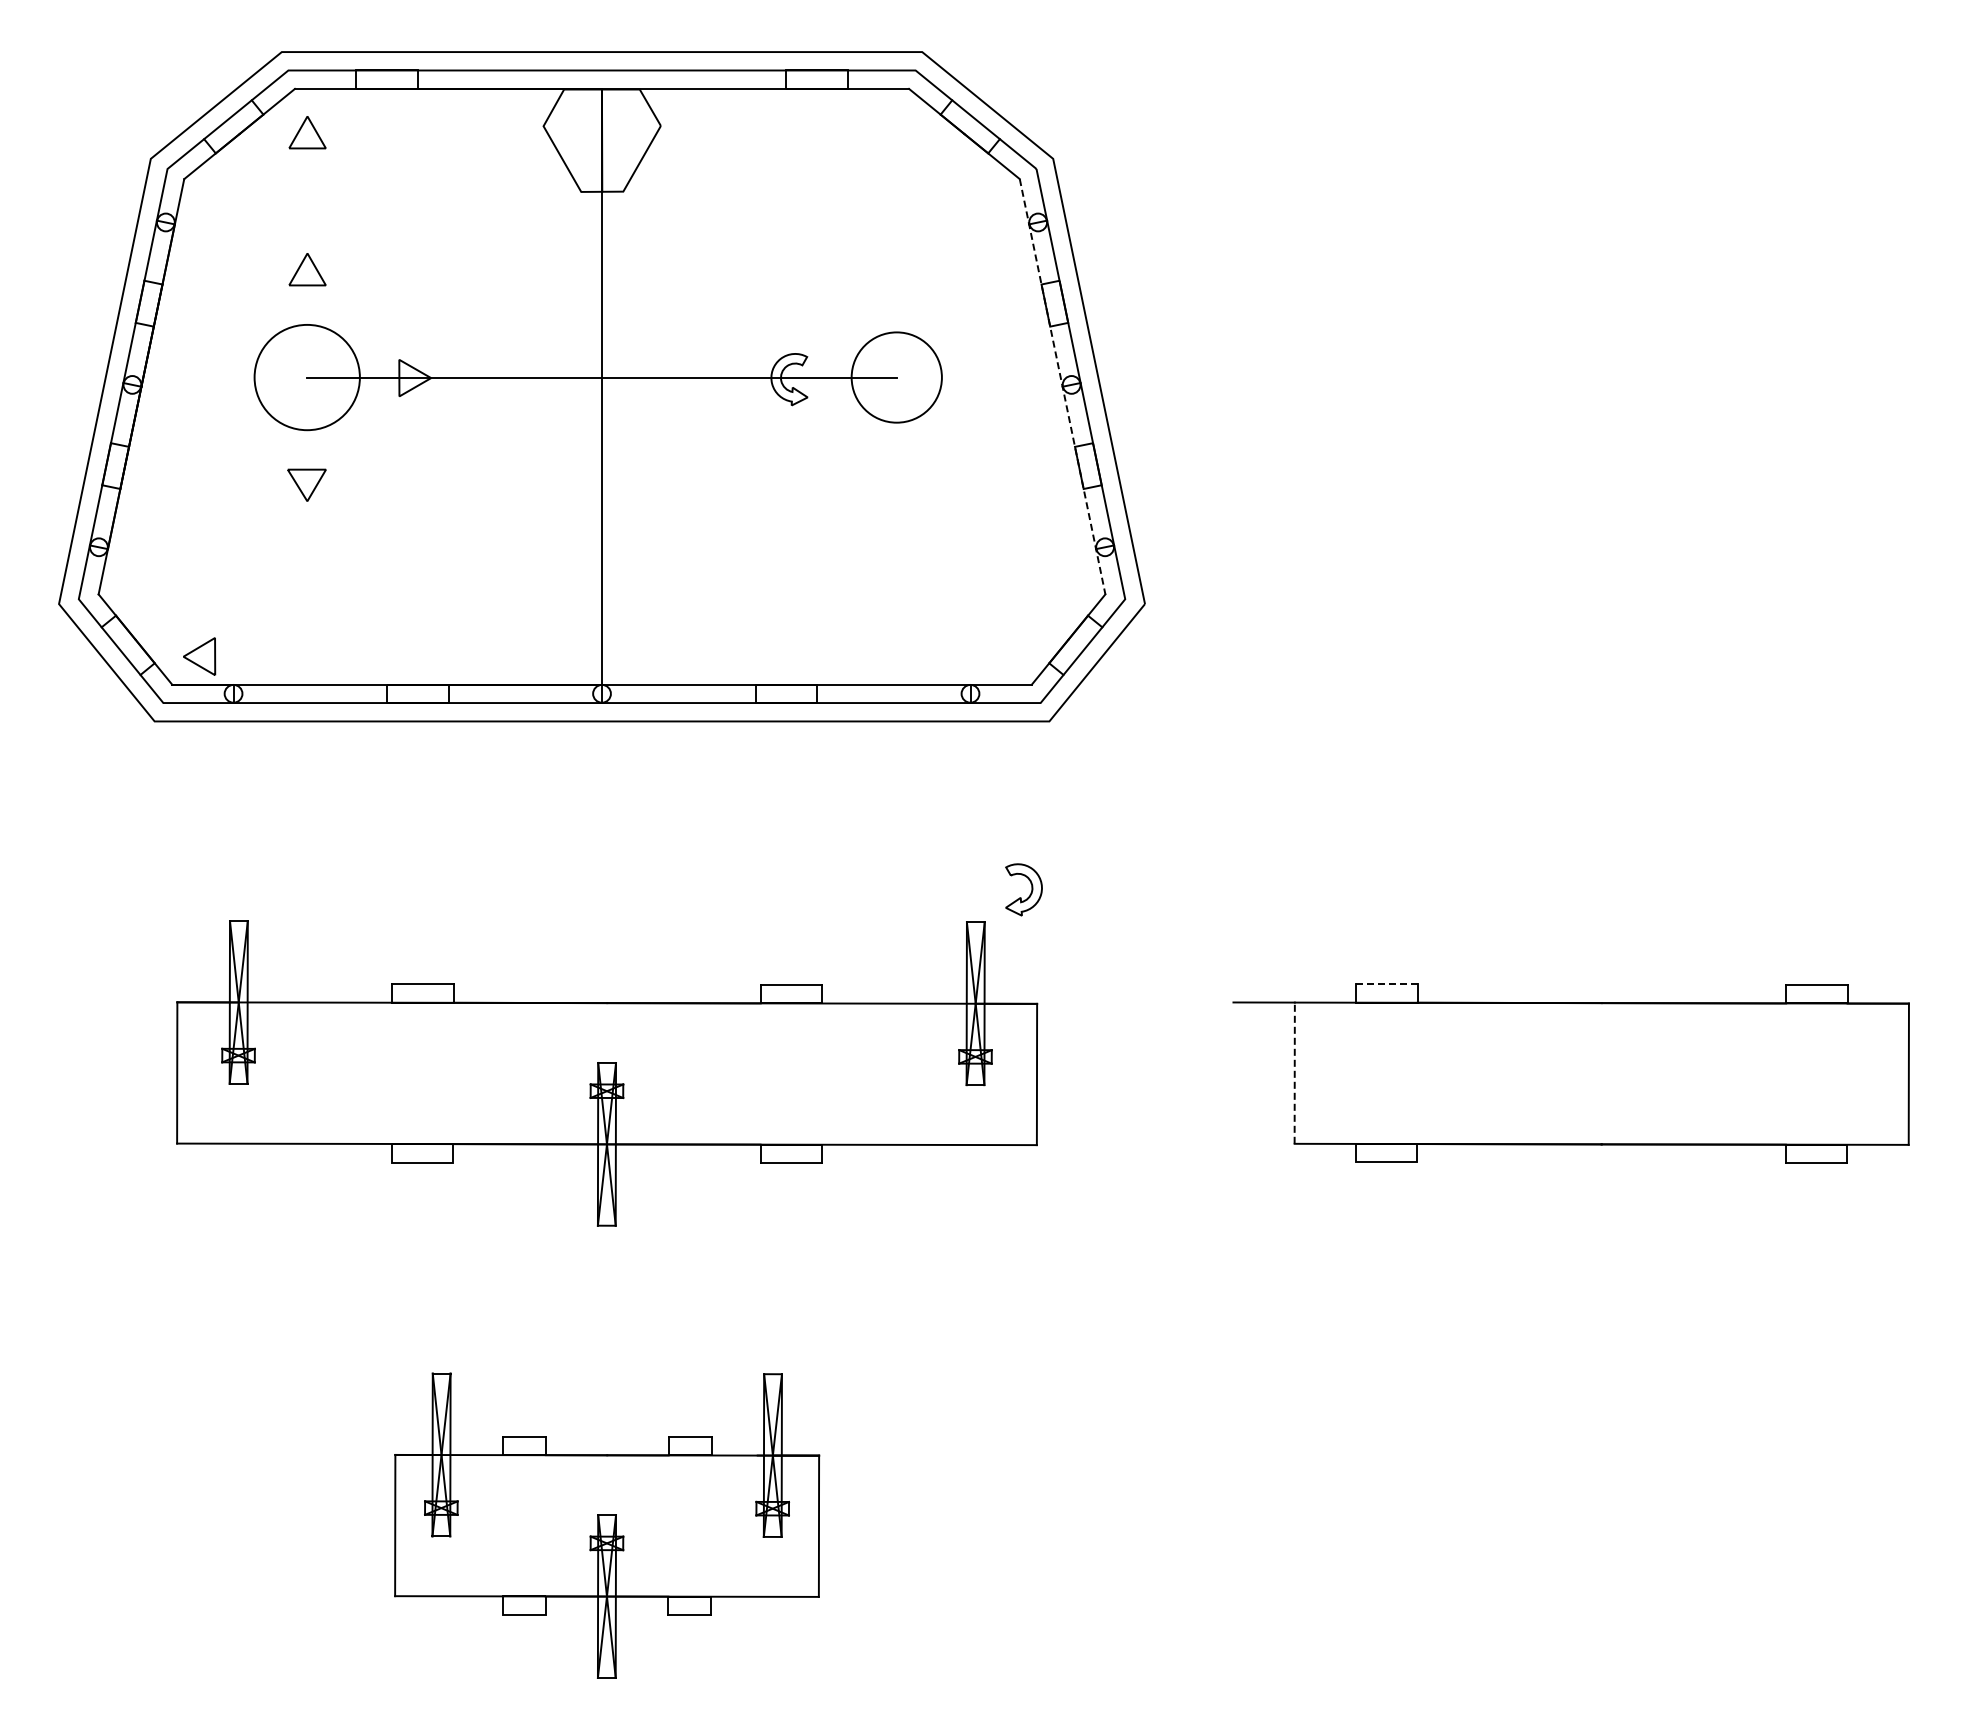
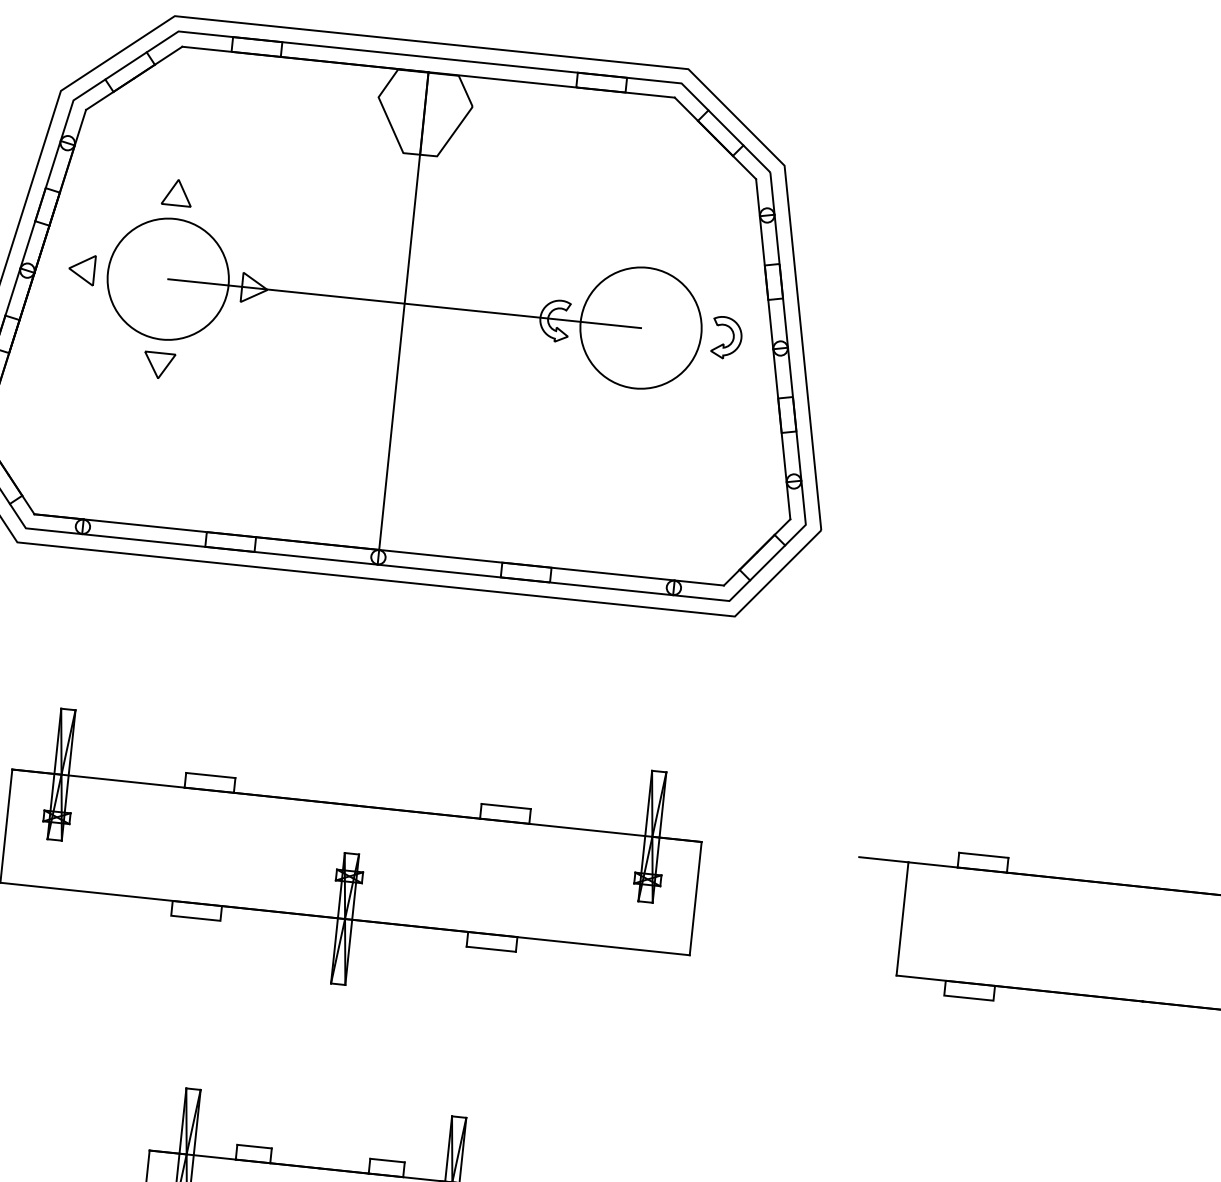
part: (307, 132) -> (188, 82), removed
circle: (307, 377) -> (168, 279), size x1.43
circle: (896, 377) -> (640, 328), size x1.67
line: (1062, 386) -> (773, 349), dashed -> solid
part: (199, 656) -> (81, 269), moved
part: (1030, 892) -> (731, 340), moved
line: (1386, 984) -> (983, 855), dashed -> solid
line: (1294, 1073) -> (902, 919), dashed -> solid

